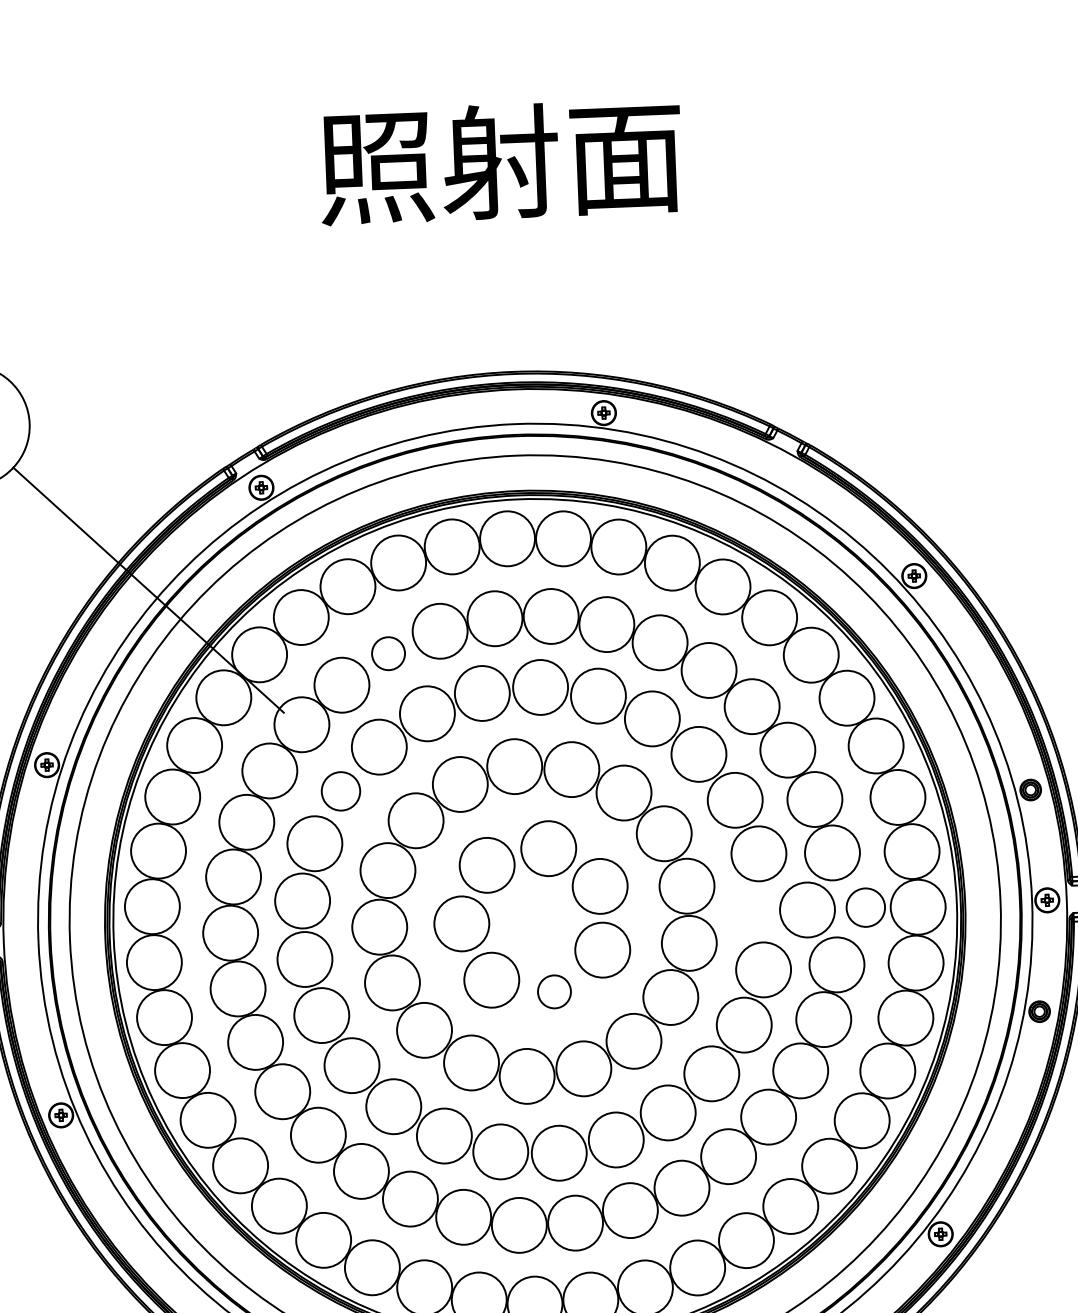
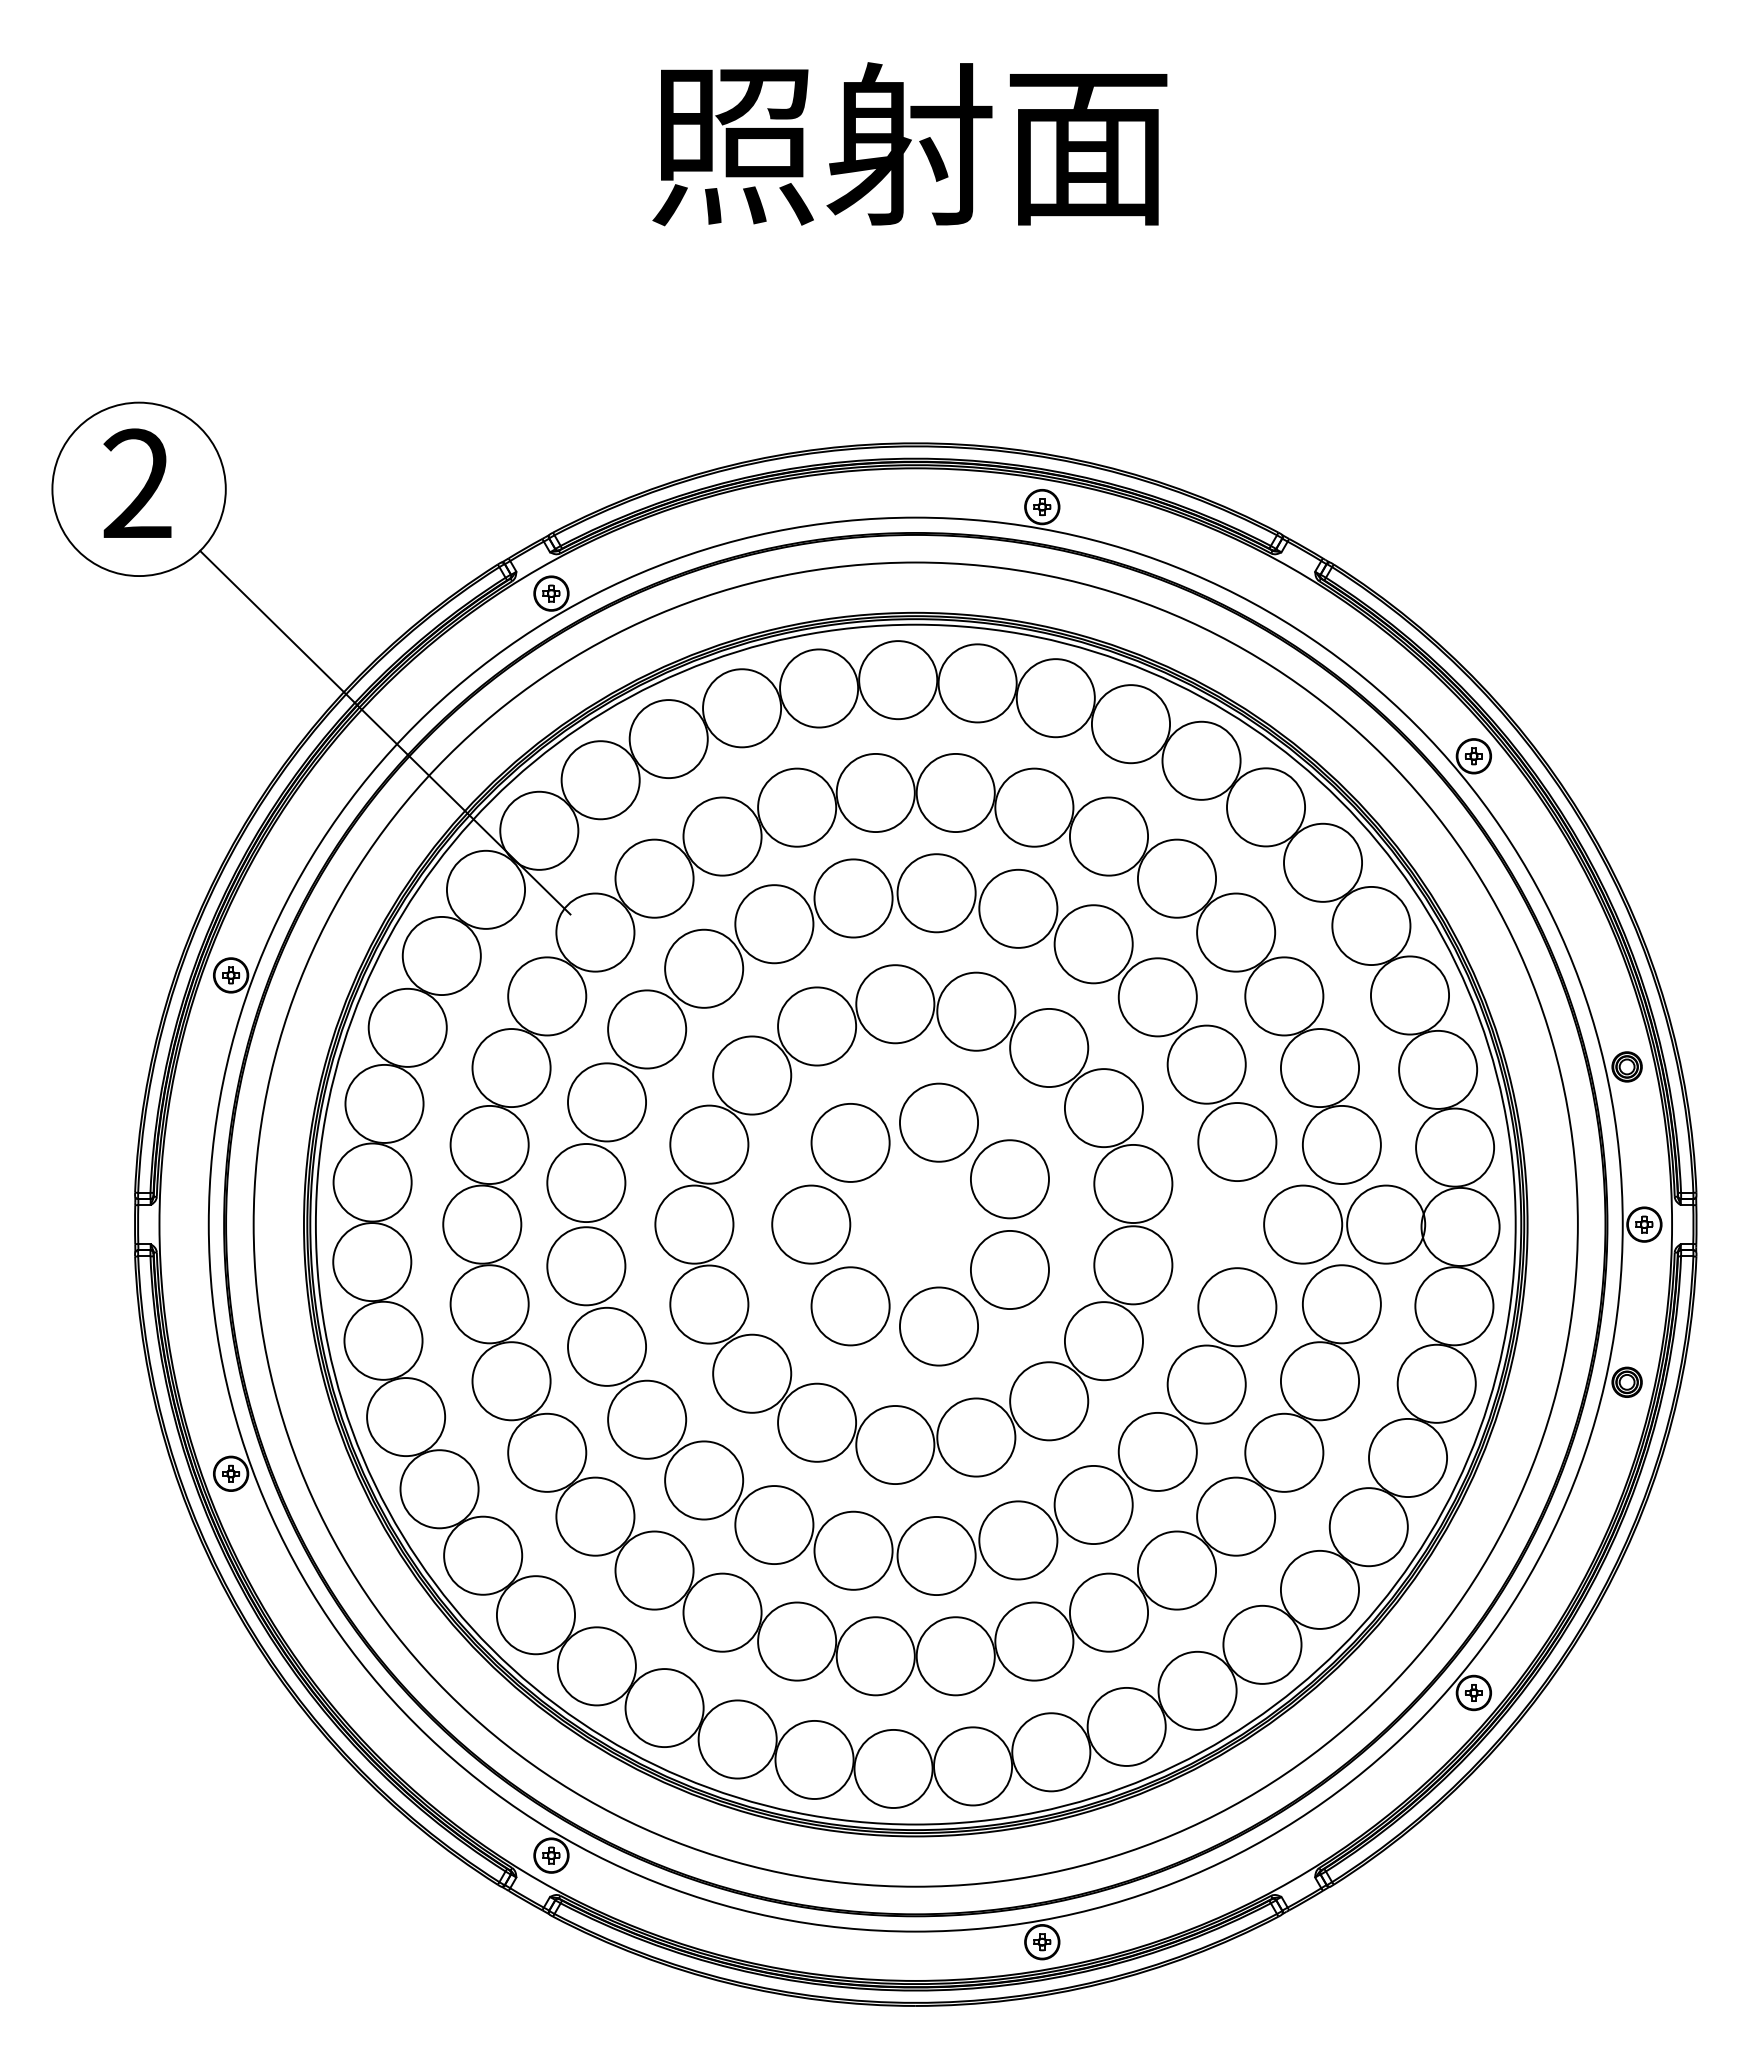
circle: (388, 653) -> (722, 836), size x1.67
circle: (341, 791) -> (647, 1029), size x1.43
circle: (866, 907) -> (1386, 1224), size x1.43
circle: (554, 991) -> (938, 1326), size x1.67

